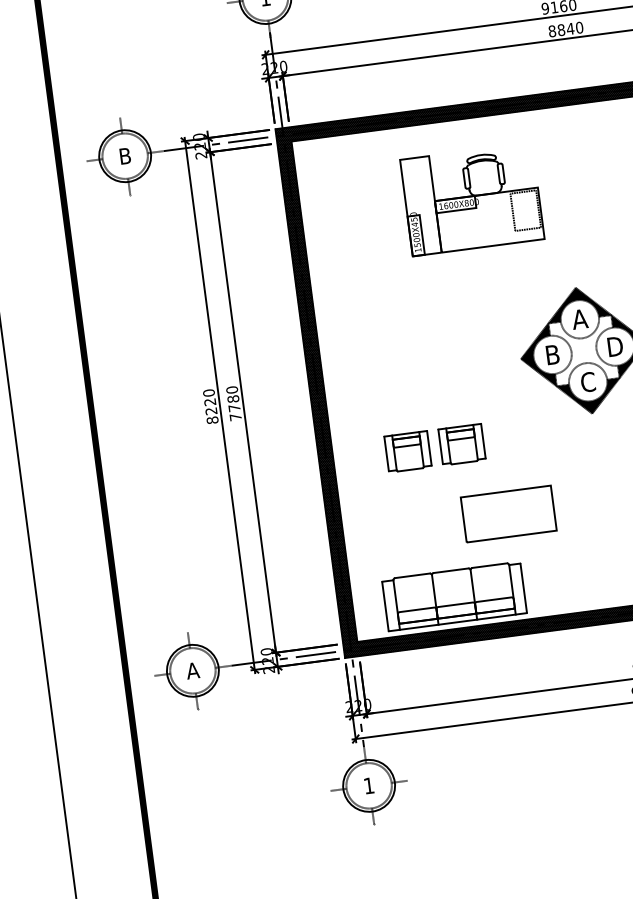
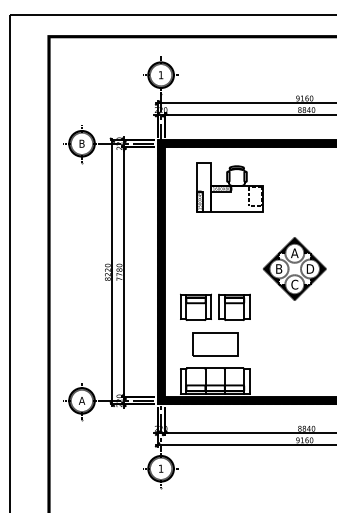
part: (471, 199) -> (229, 187), moved
part: (435, 446) -> (215, 306), size x1.43
part: (509, 514) -> (215, 344), moved

